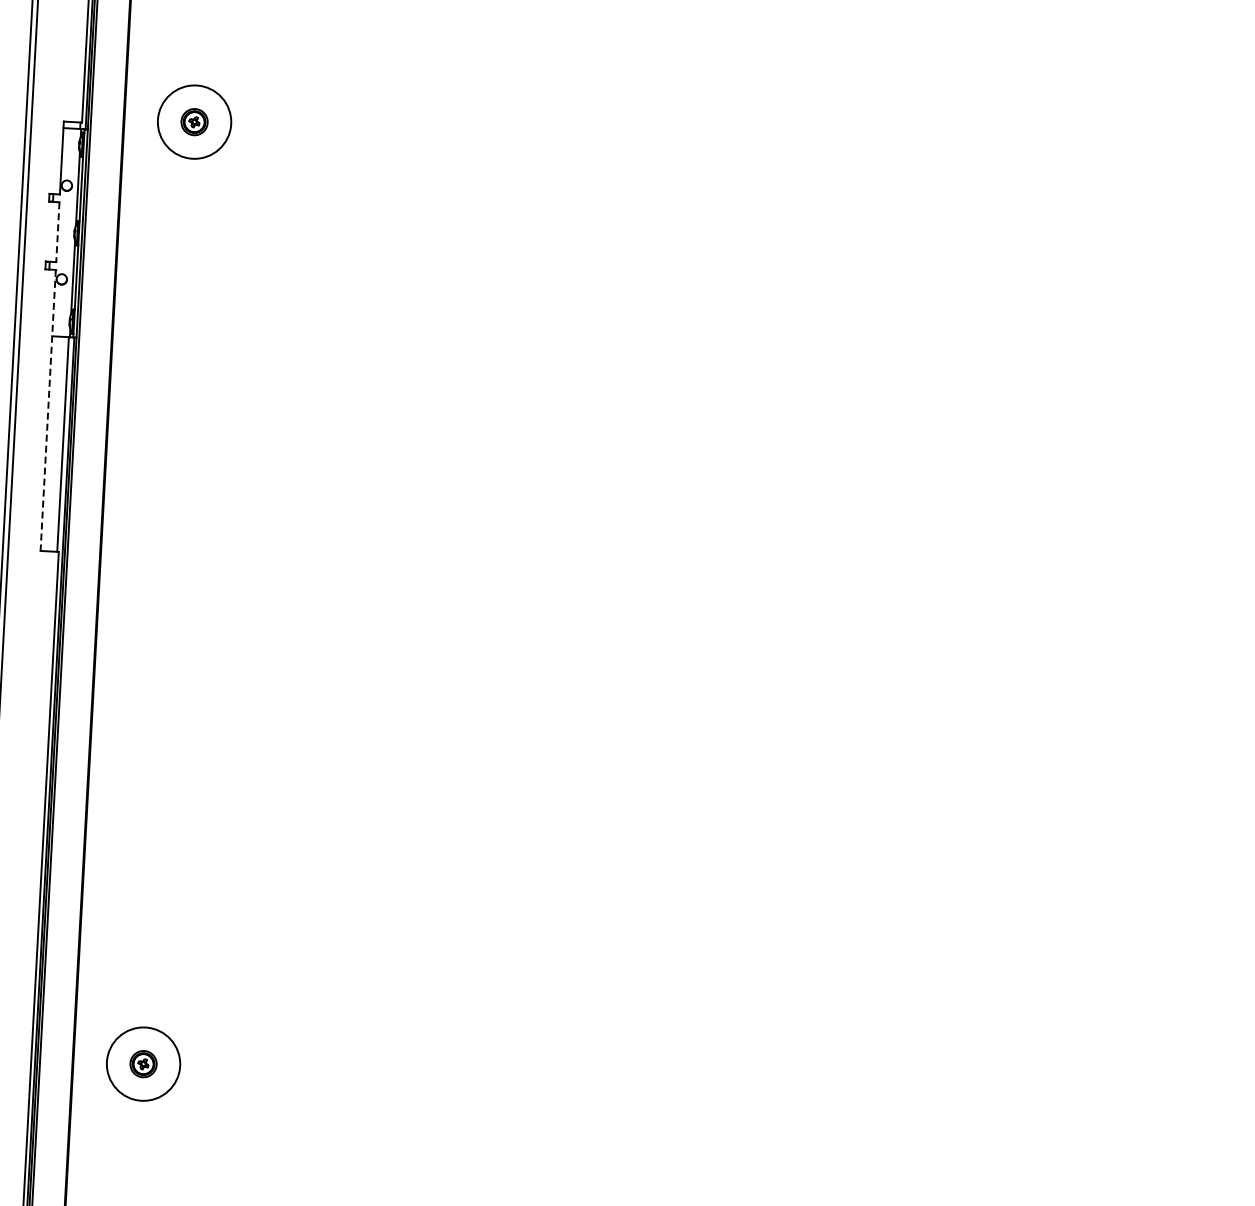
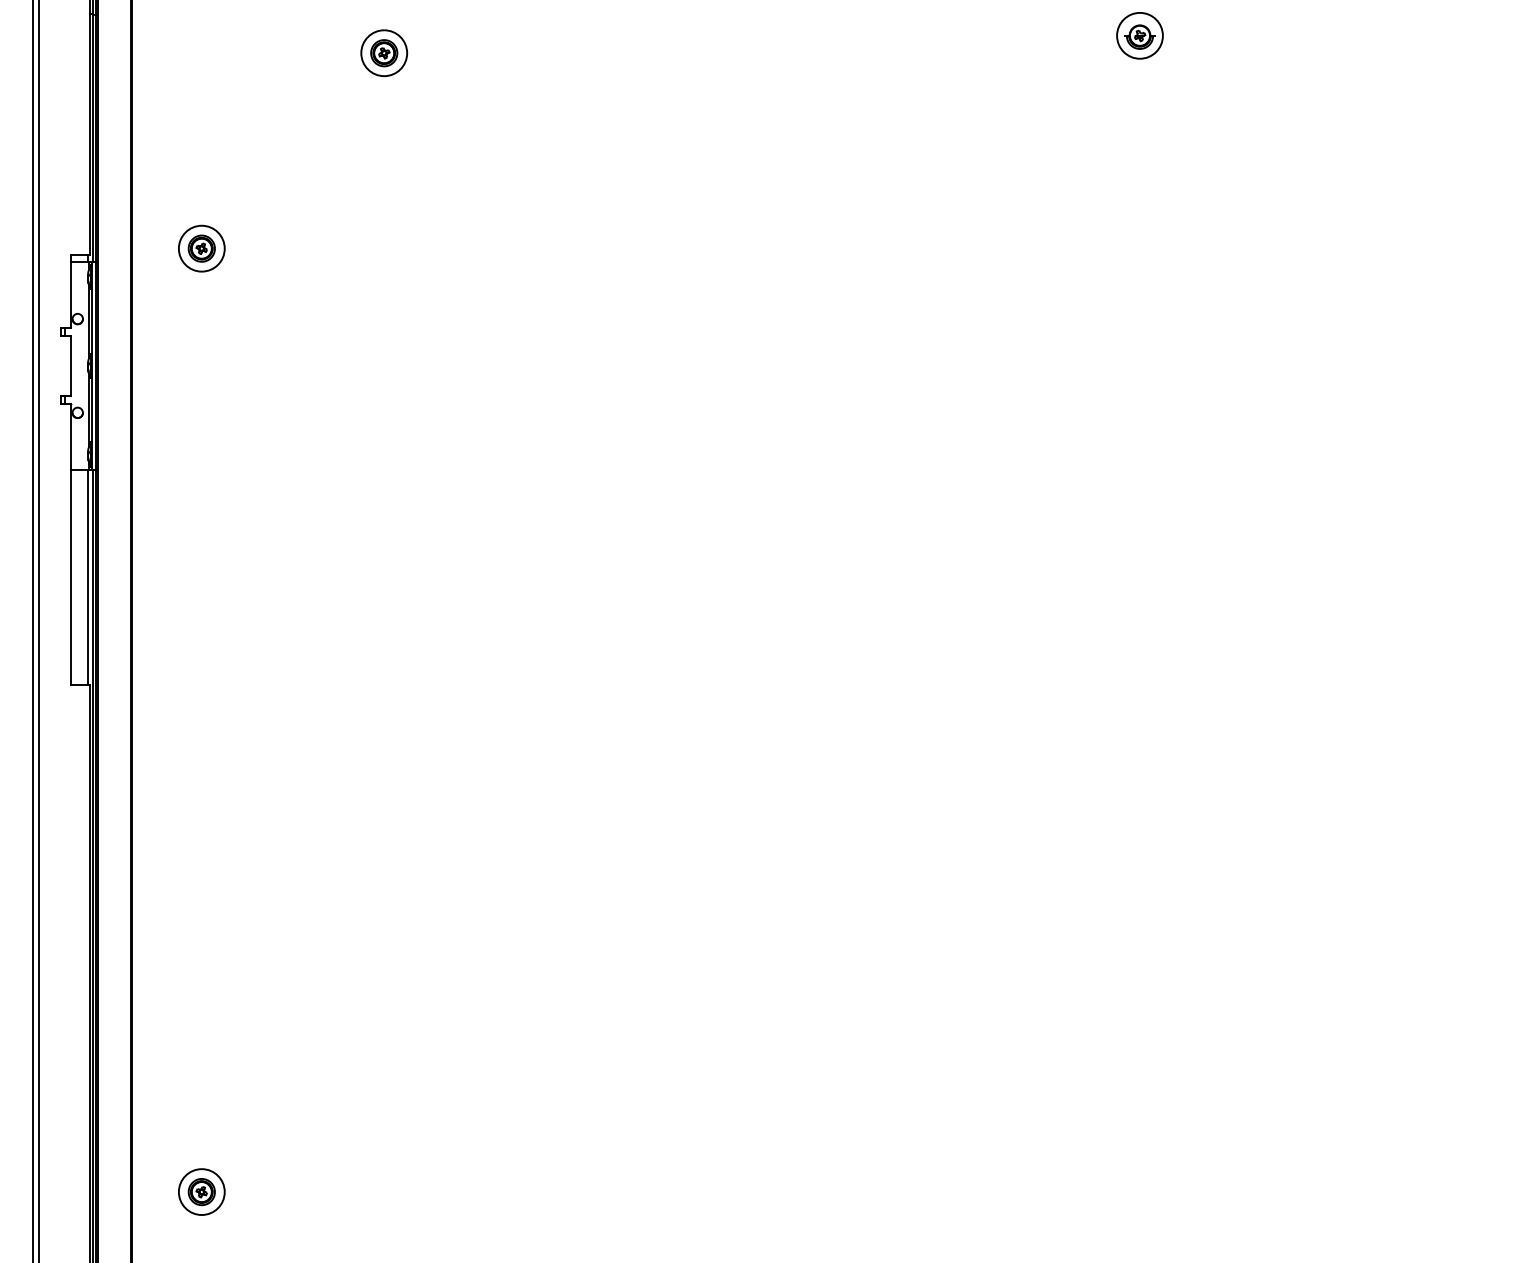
circle: (194, 121) -> (201, 248), size x0.62
line: (58, 231) -> (71, 365), dashed -> solid
line: (48, 410) -> (71, 544), dashed -> solid
circle: (143, 1064) -> (201, 1192), size x0.62

